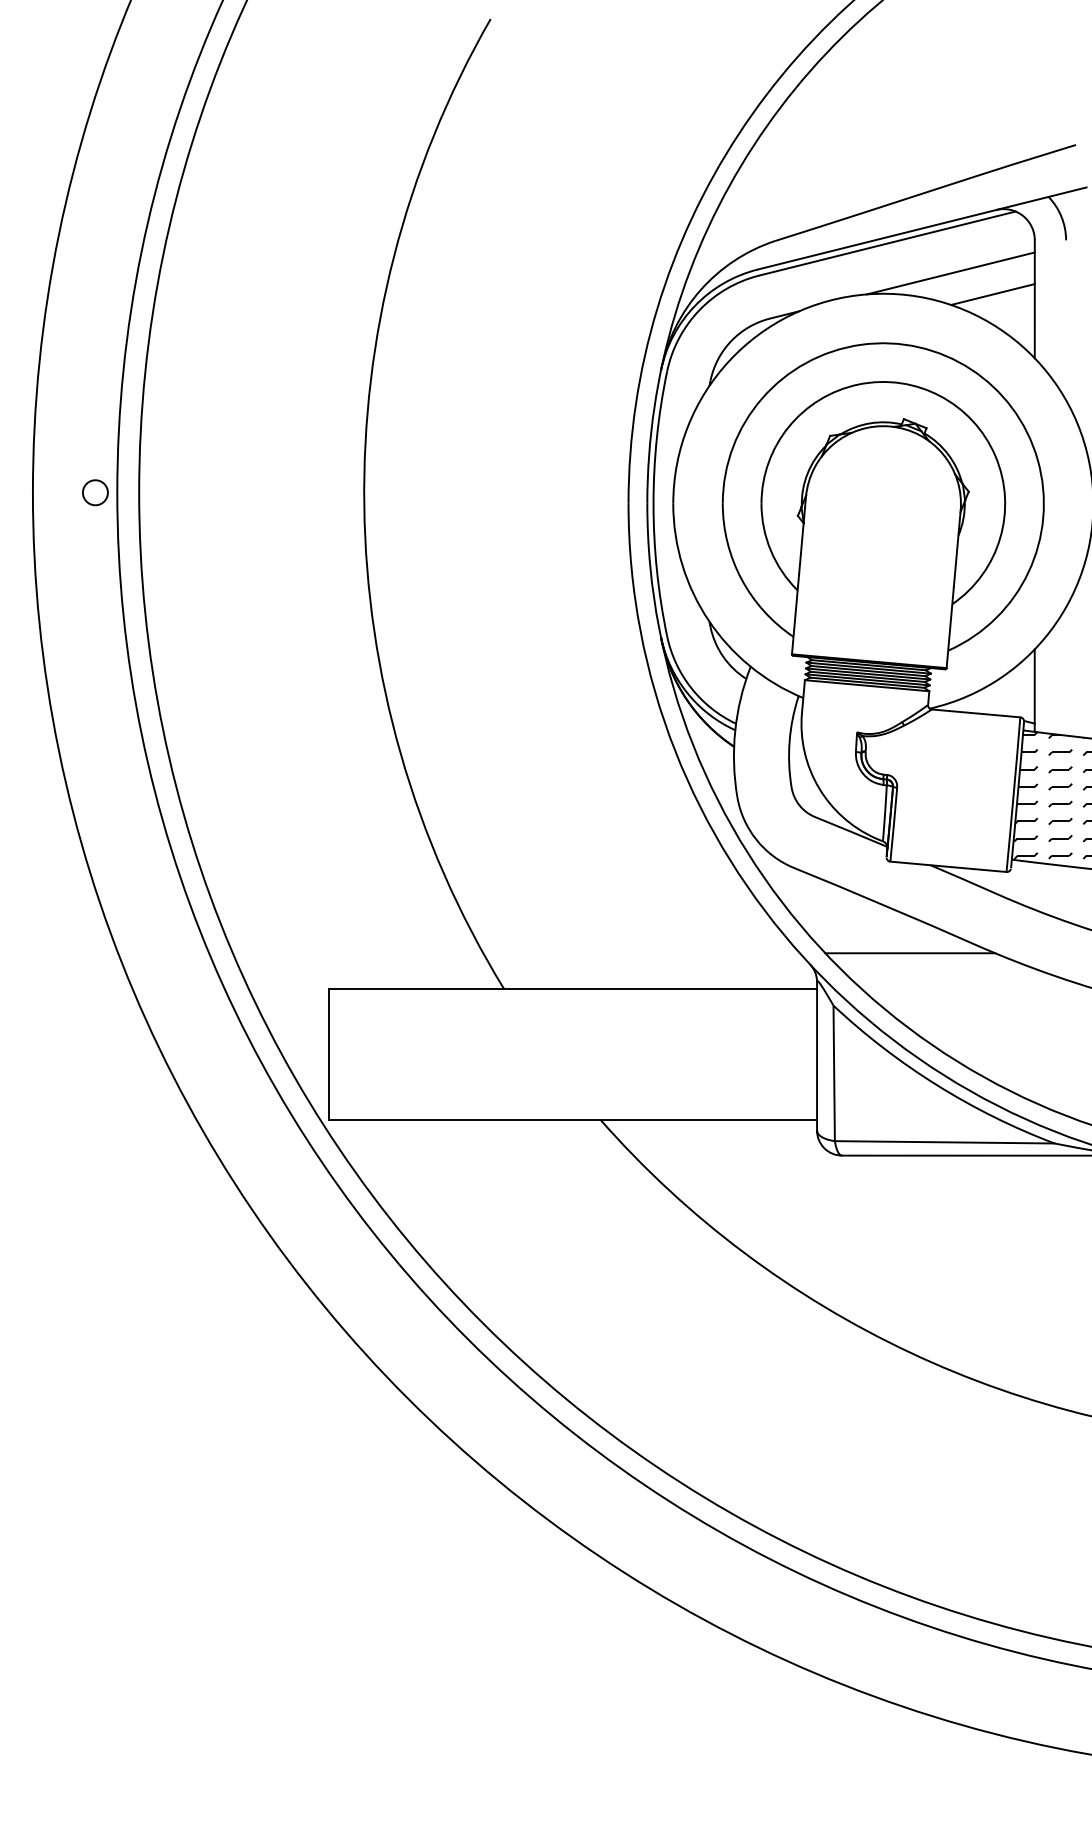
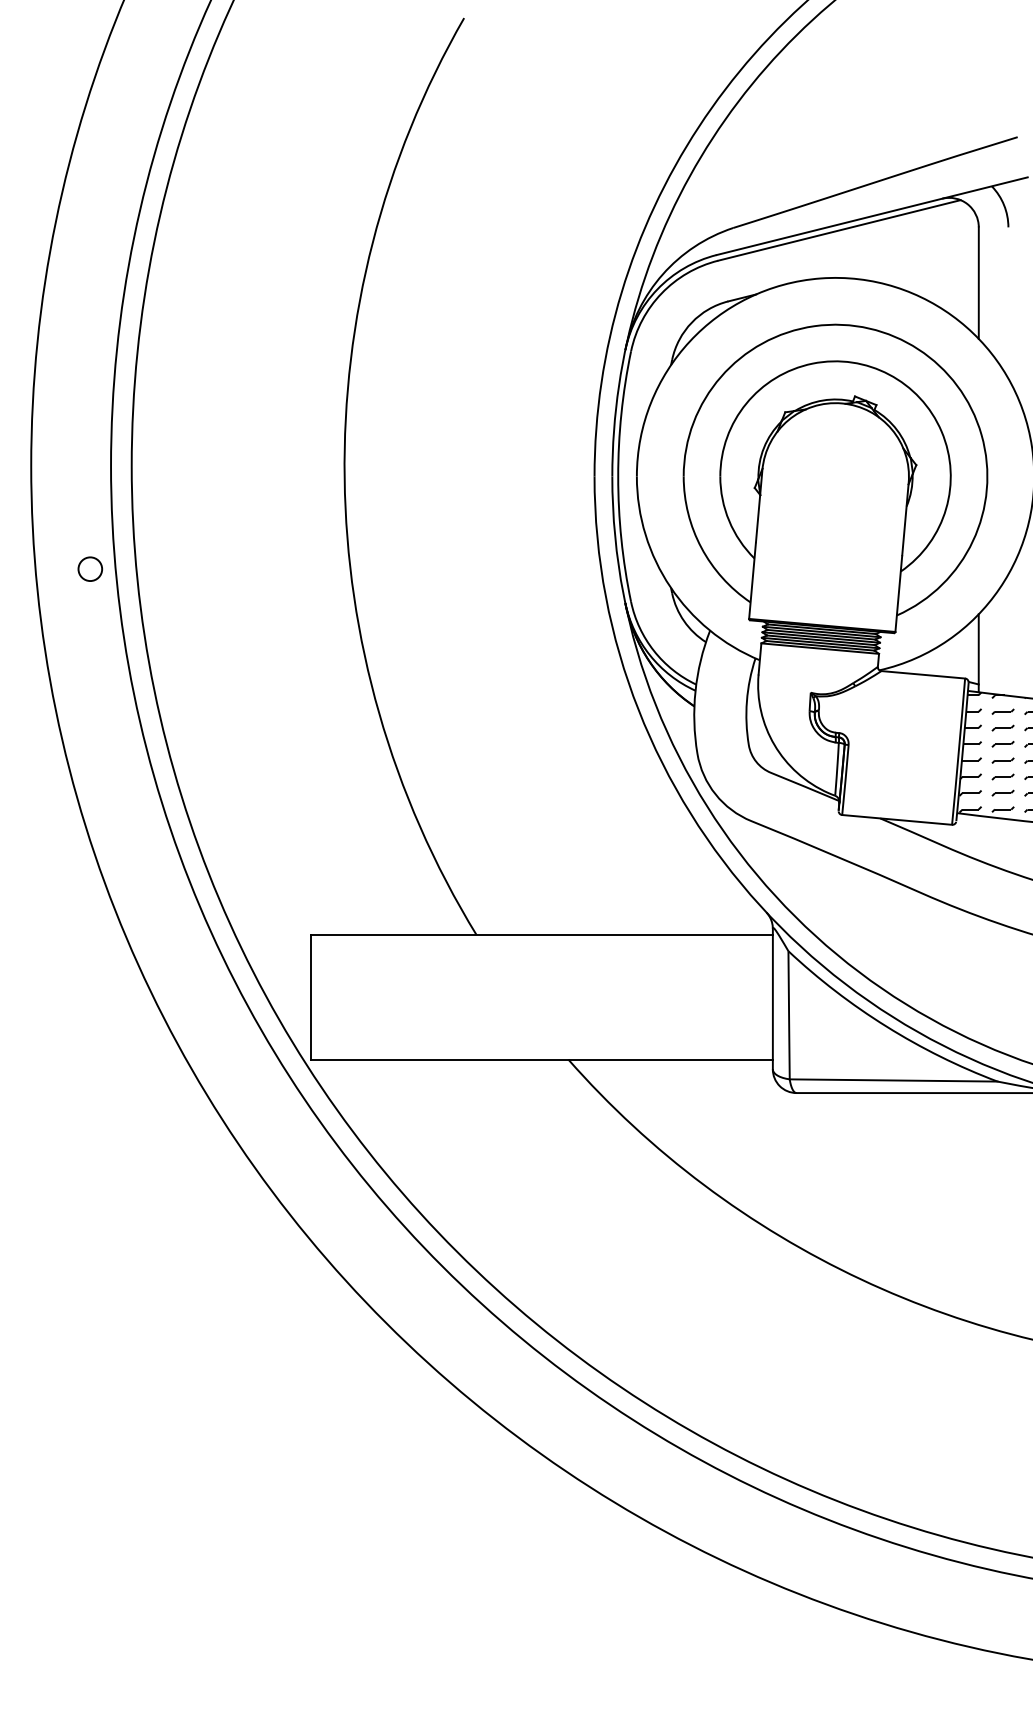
line: (950, 273) -> (899, 258), removed
line: (992, 294) -> (938, 278), removed
circle: (95, 492) -> (90, 568), moved
line: (910, 953) -> (861, 901), removed

